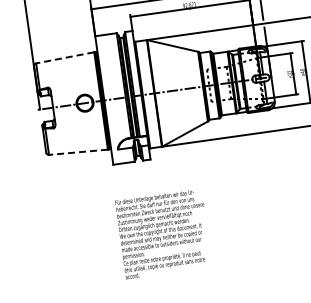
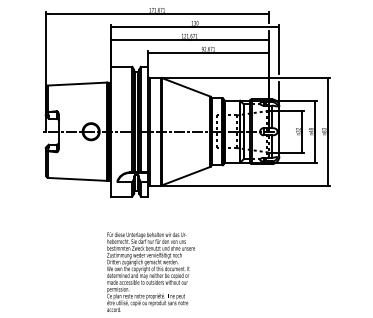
line: (64, 58) -> (77, 84), dashed -> solid
line: (78, 152) -> (77, 179), dashed -> solid

